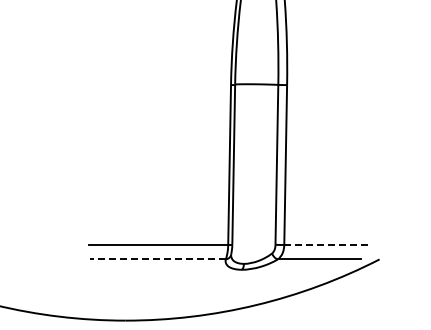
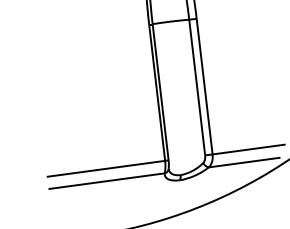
line: (326, 244) -> (248, 149), dashed -> solid
line: (157, 259) -> (106, 181), dashed -> solid

